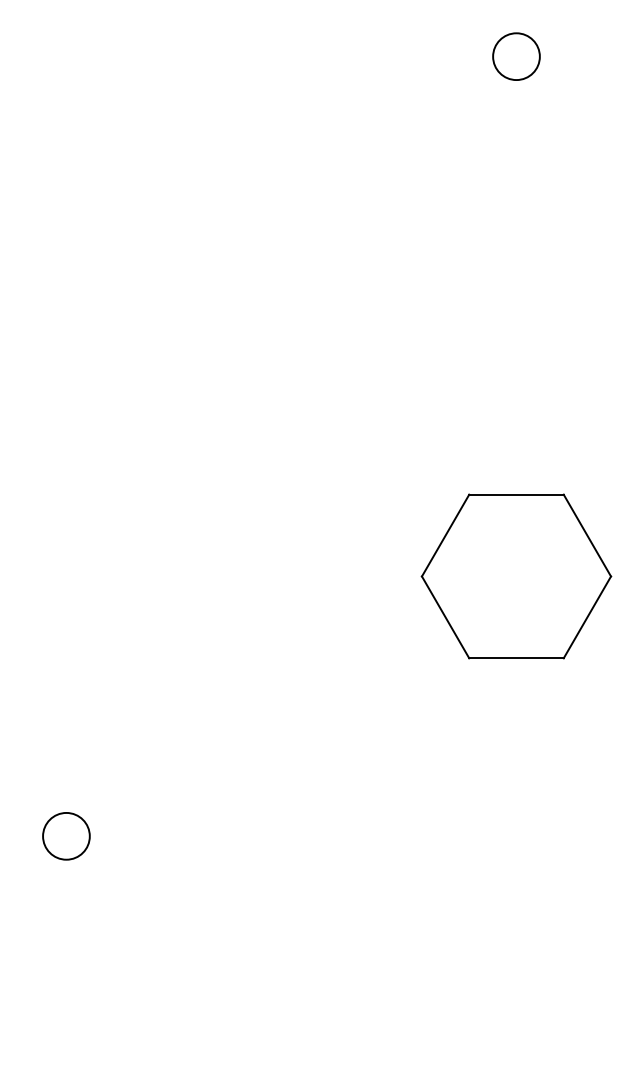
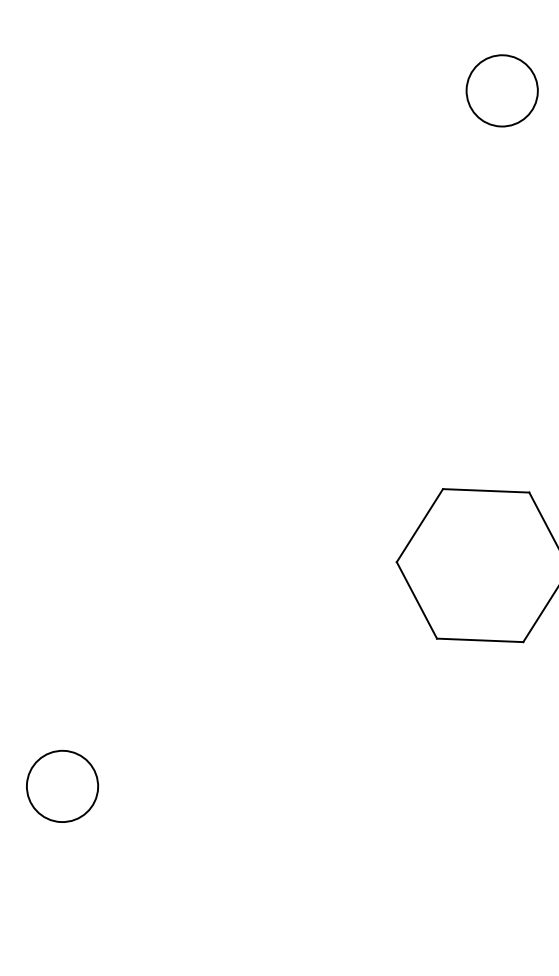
circle: (516, 56) -> (502, 90), size x1.67
circle: (66, 836) -> (62, 786), size x1.67

